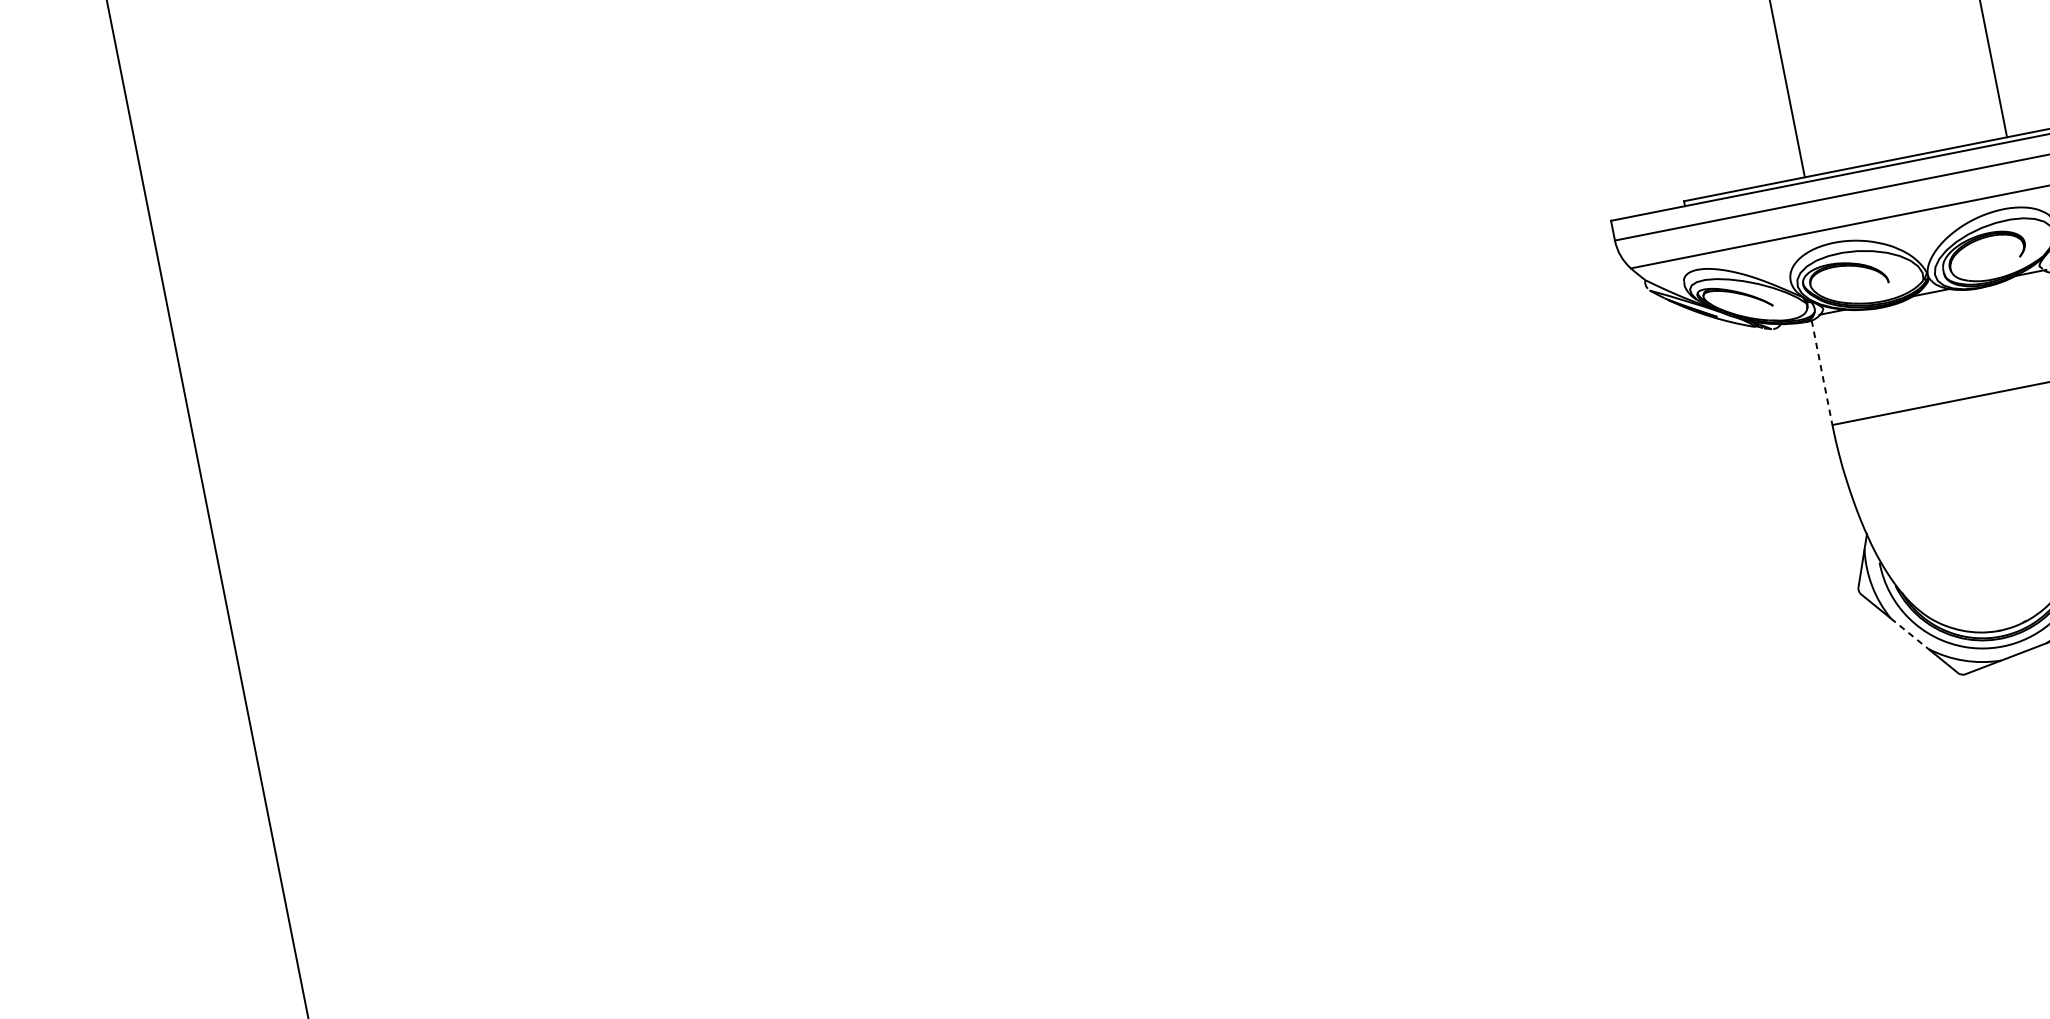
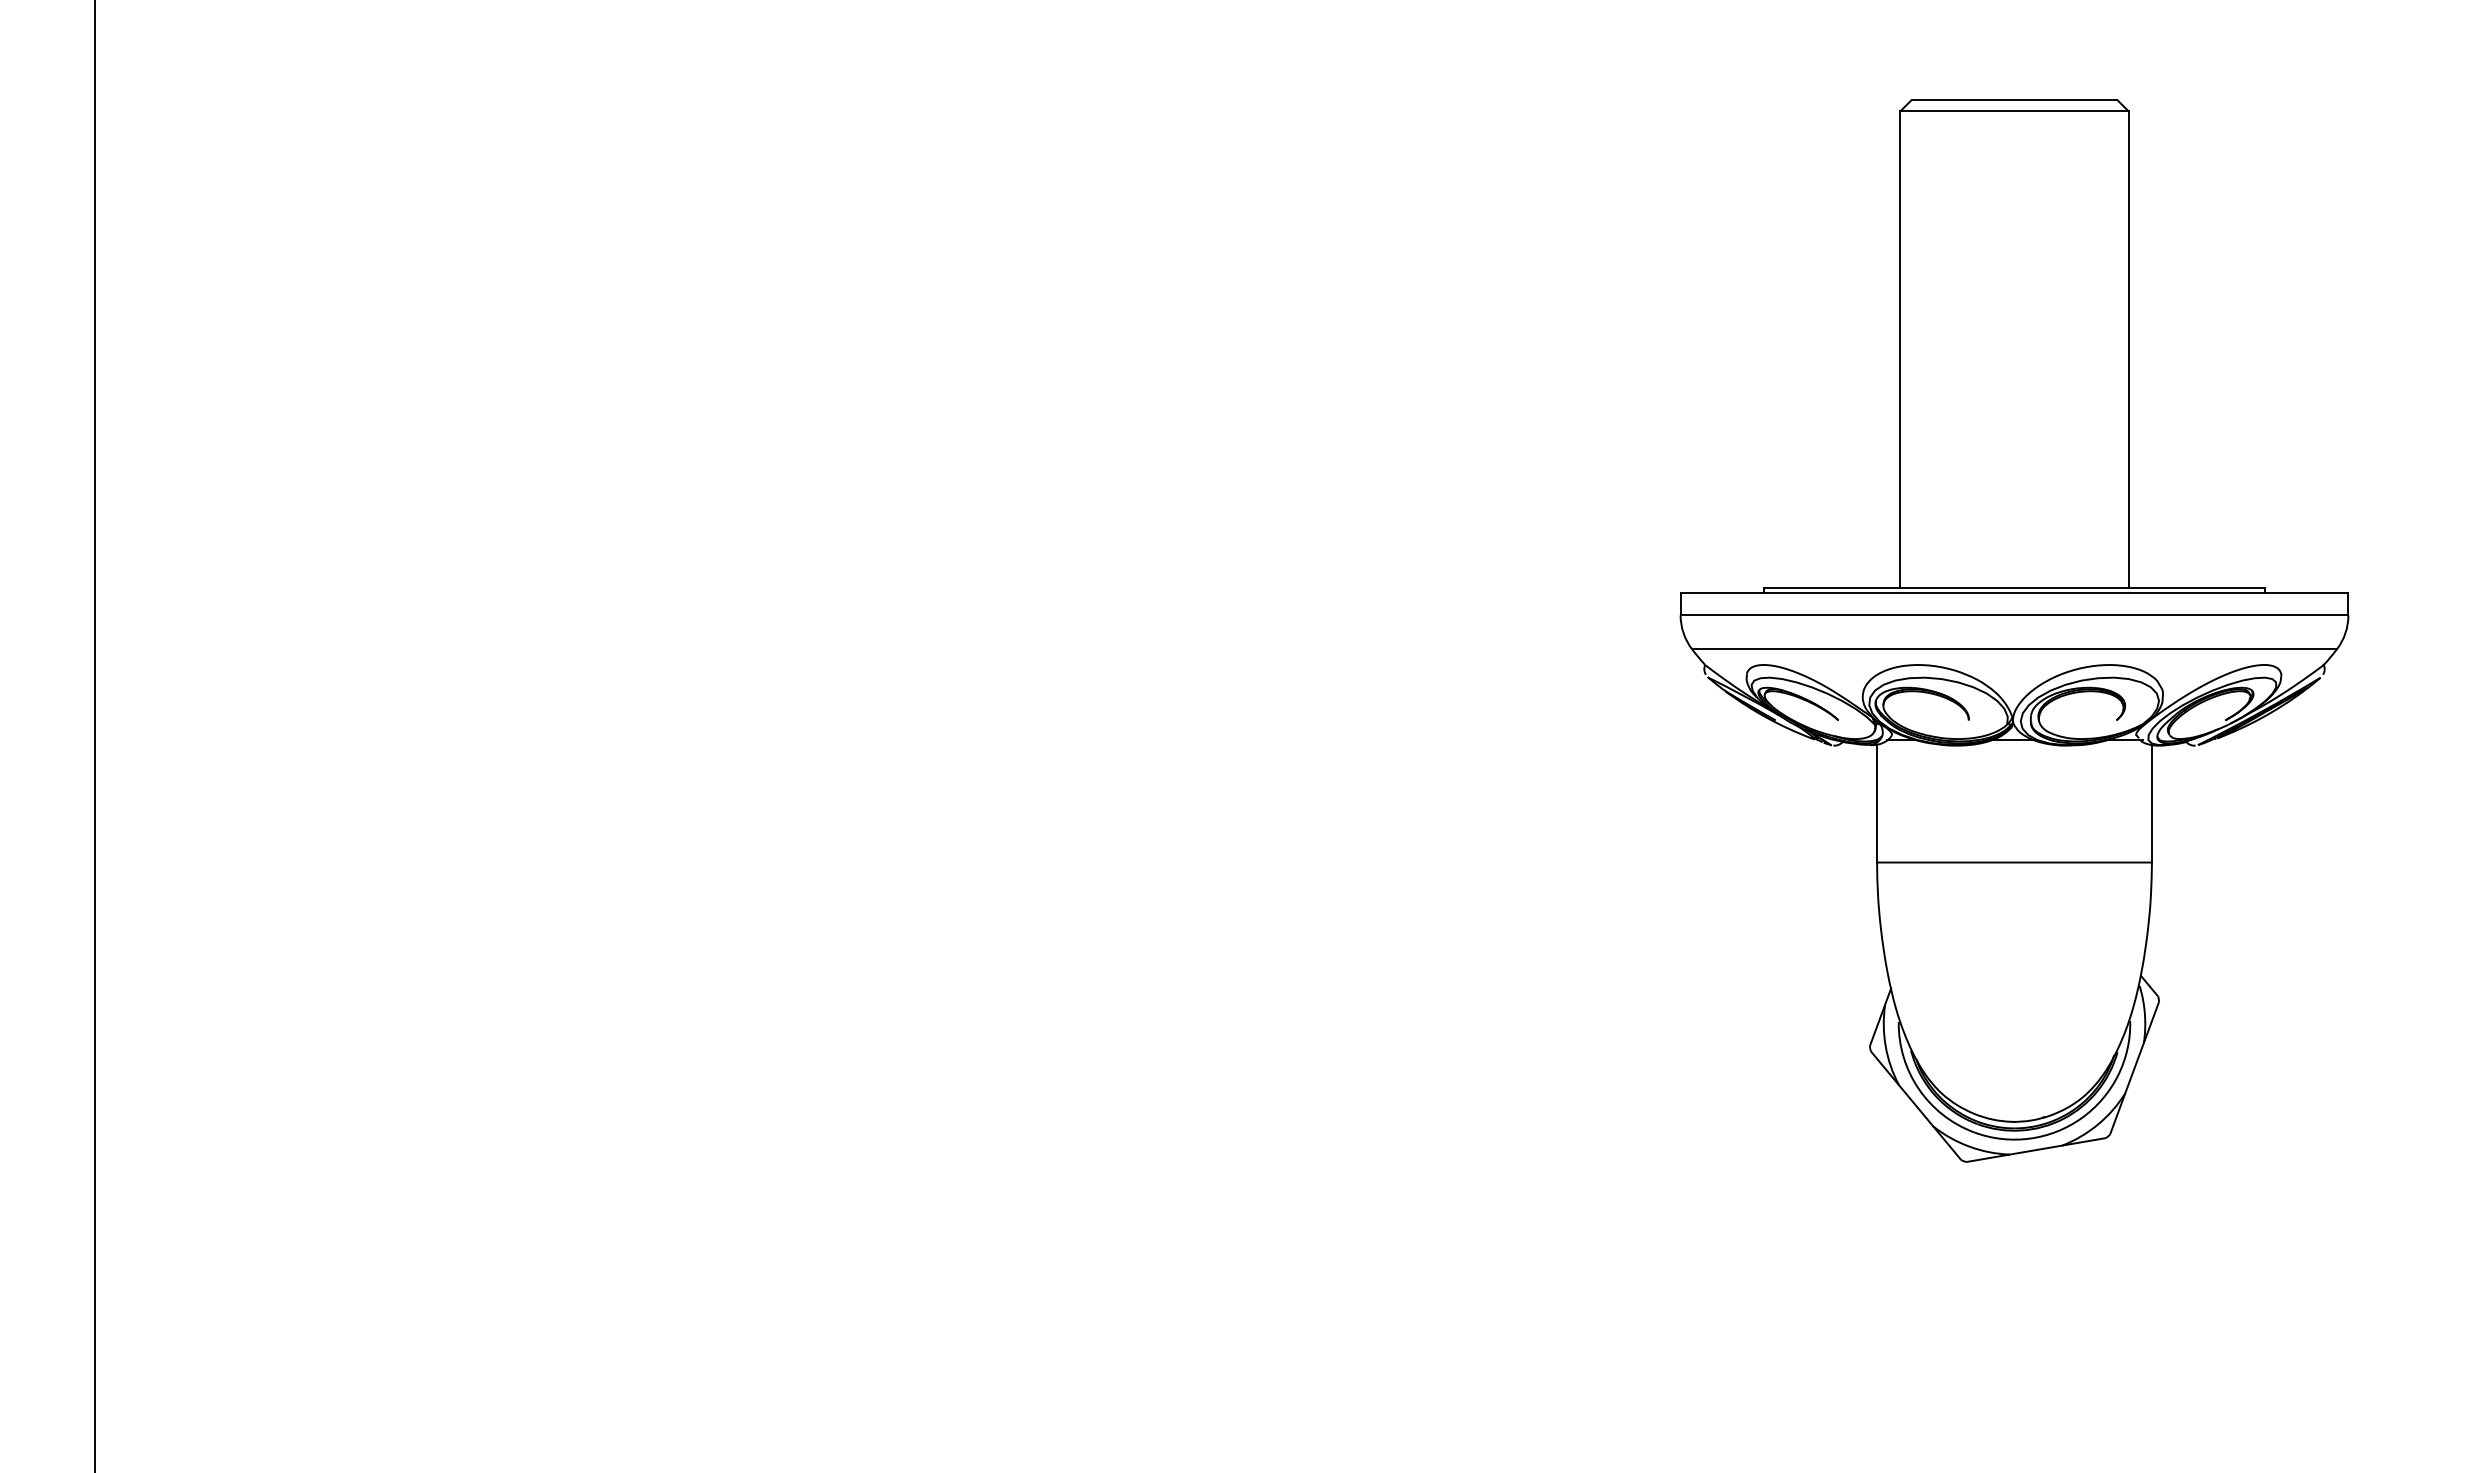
line: (1822, 372) -> (1877, 803), dashed -> solid
line: (1909, 633) -> (1916, 1105), dashed -> solid

